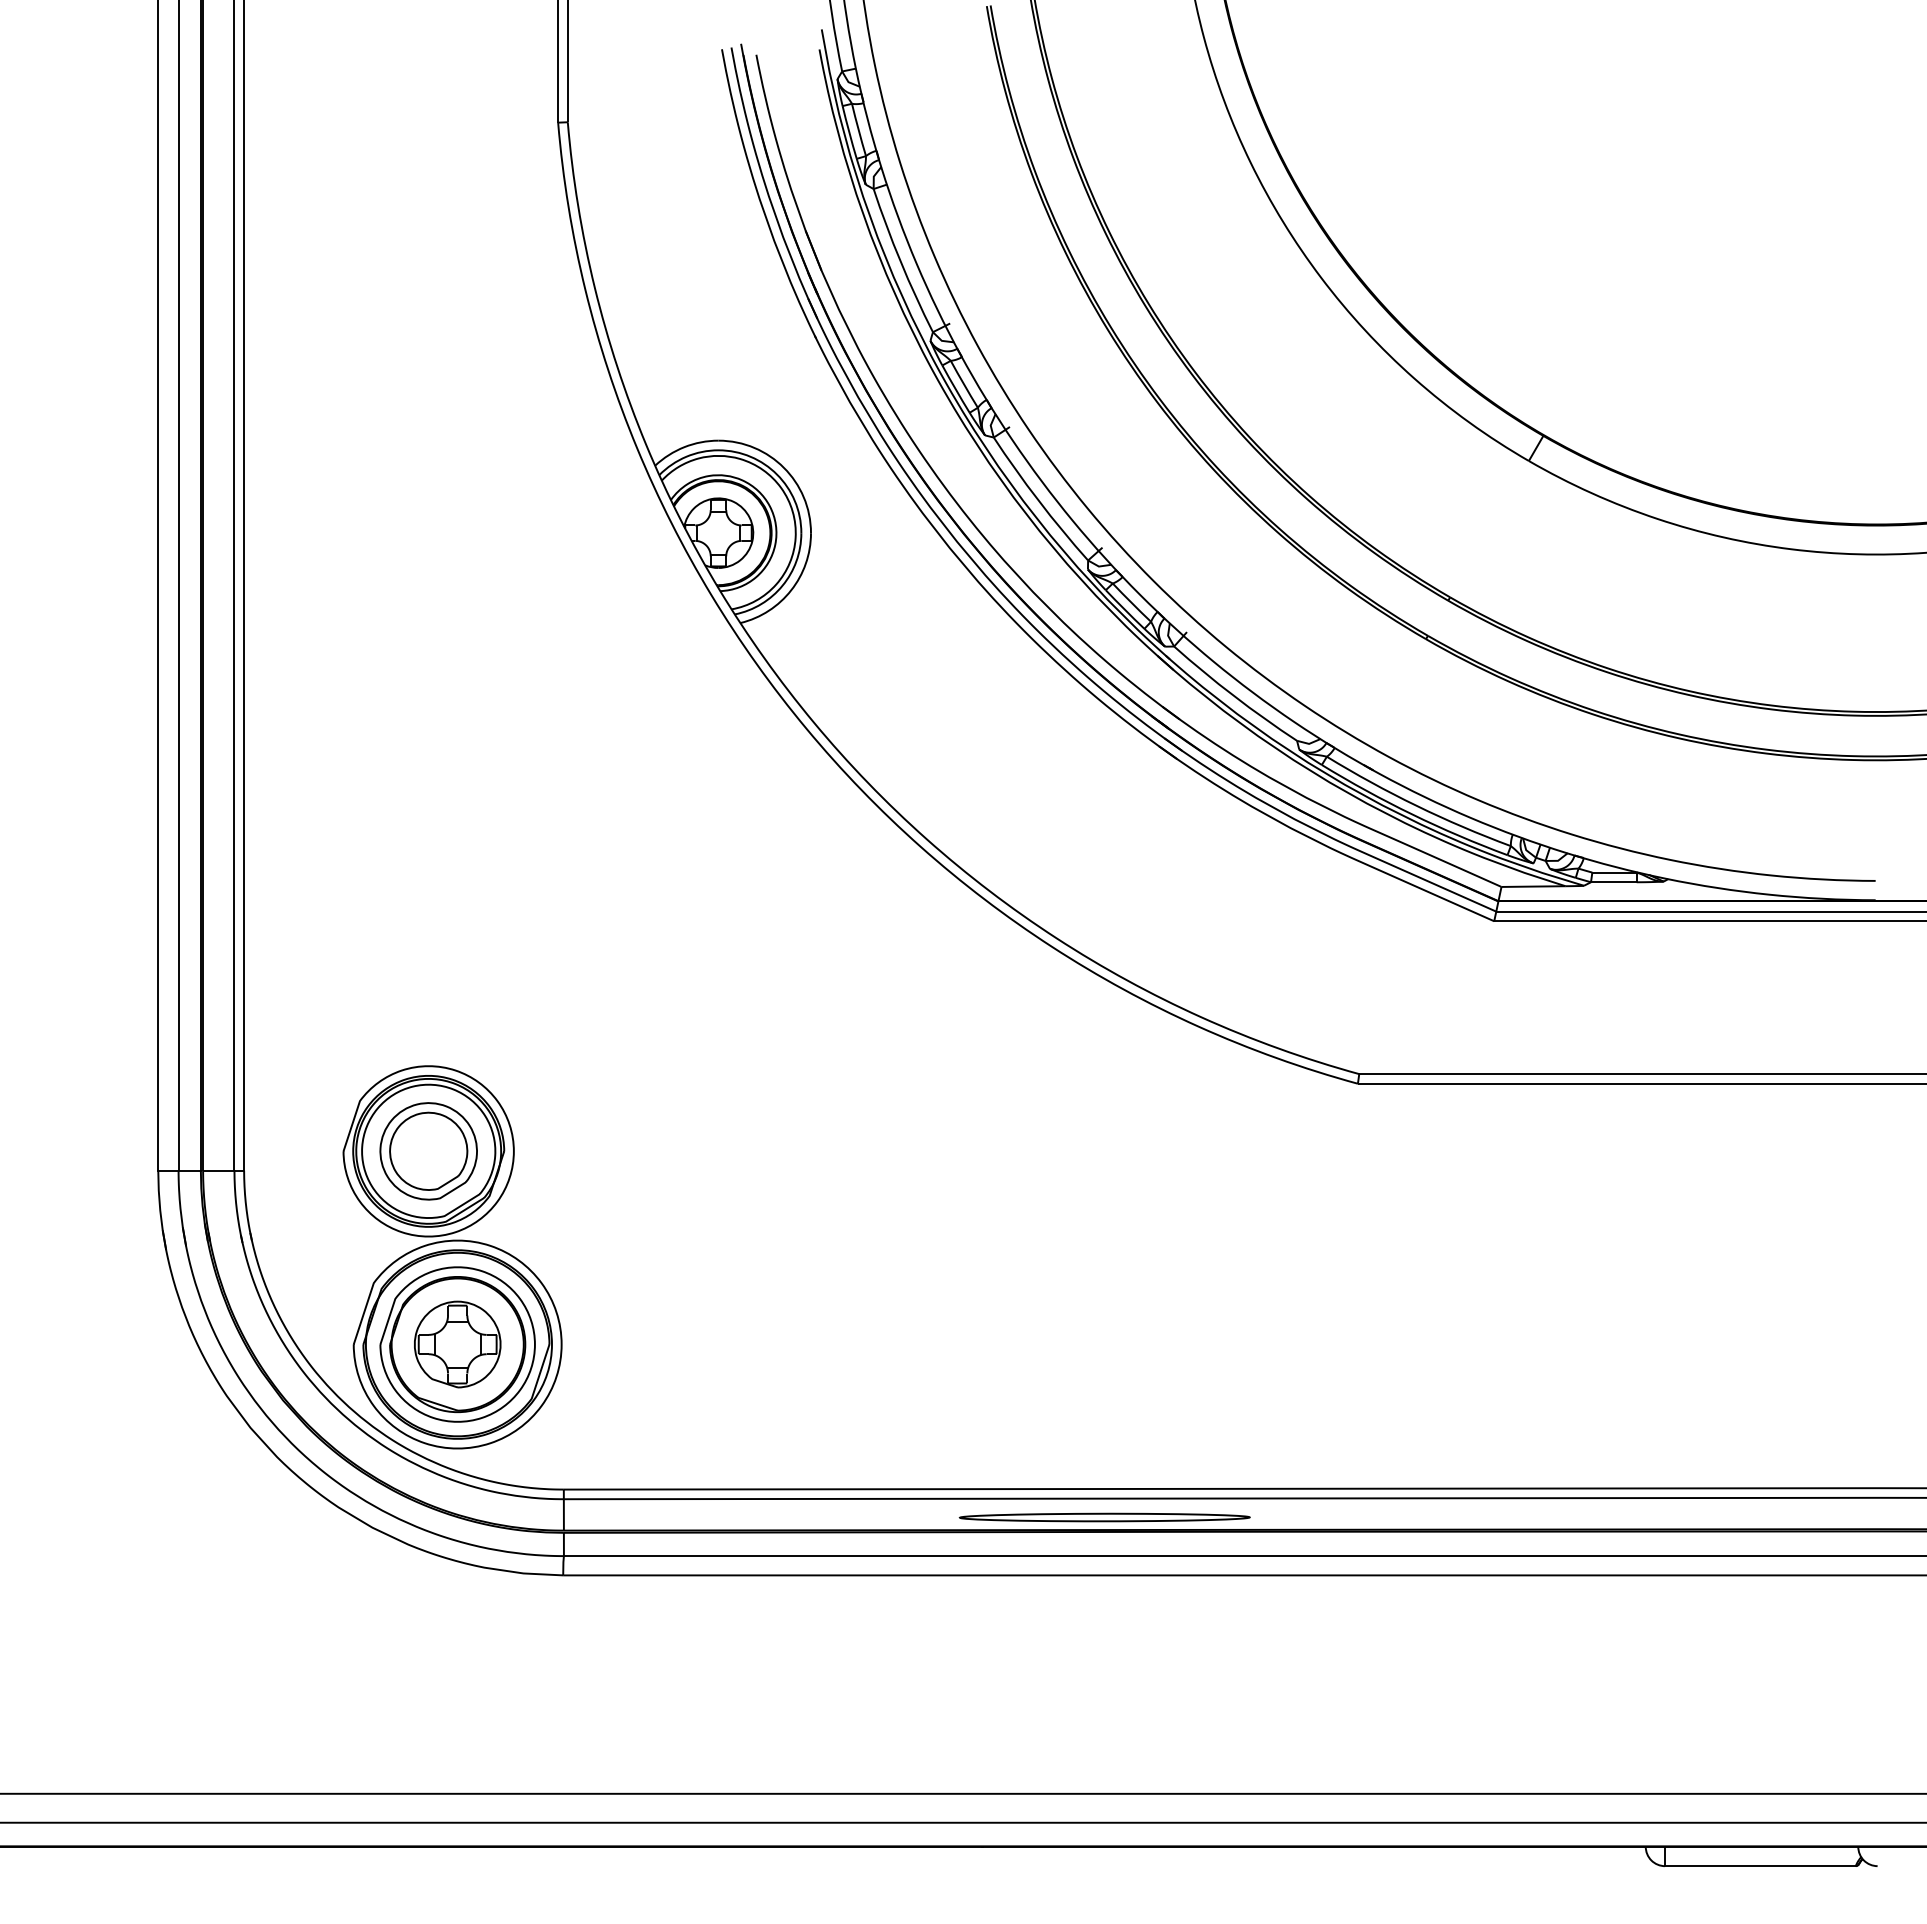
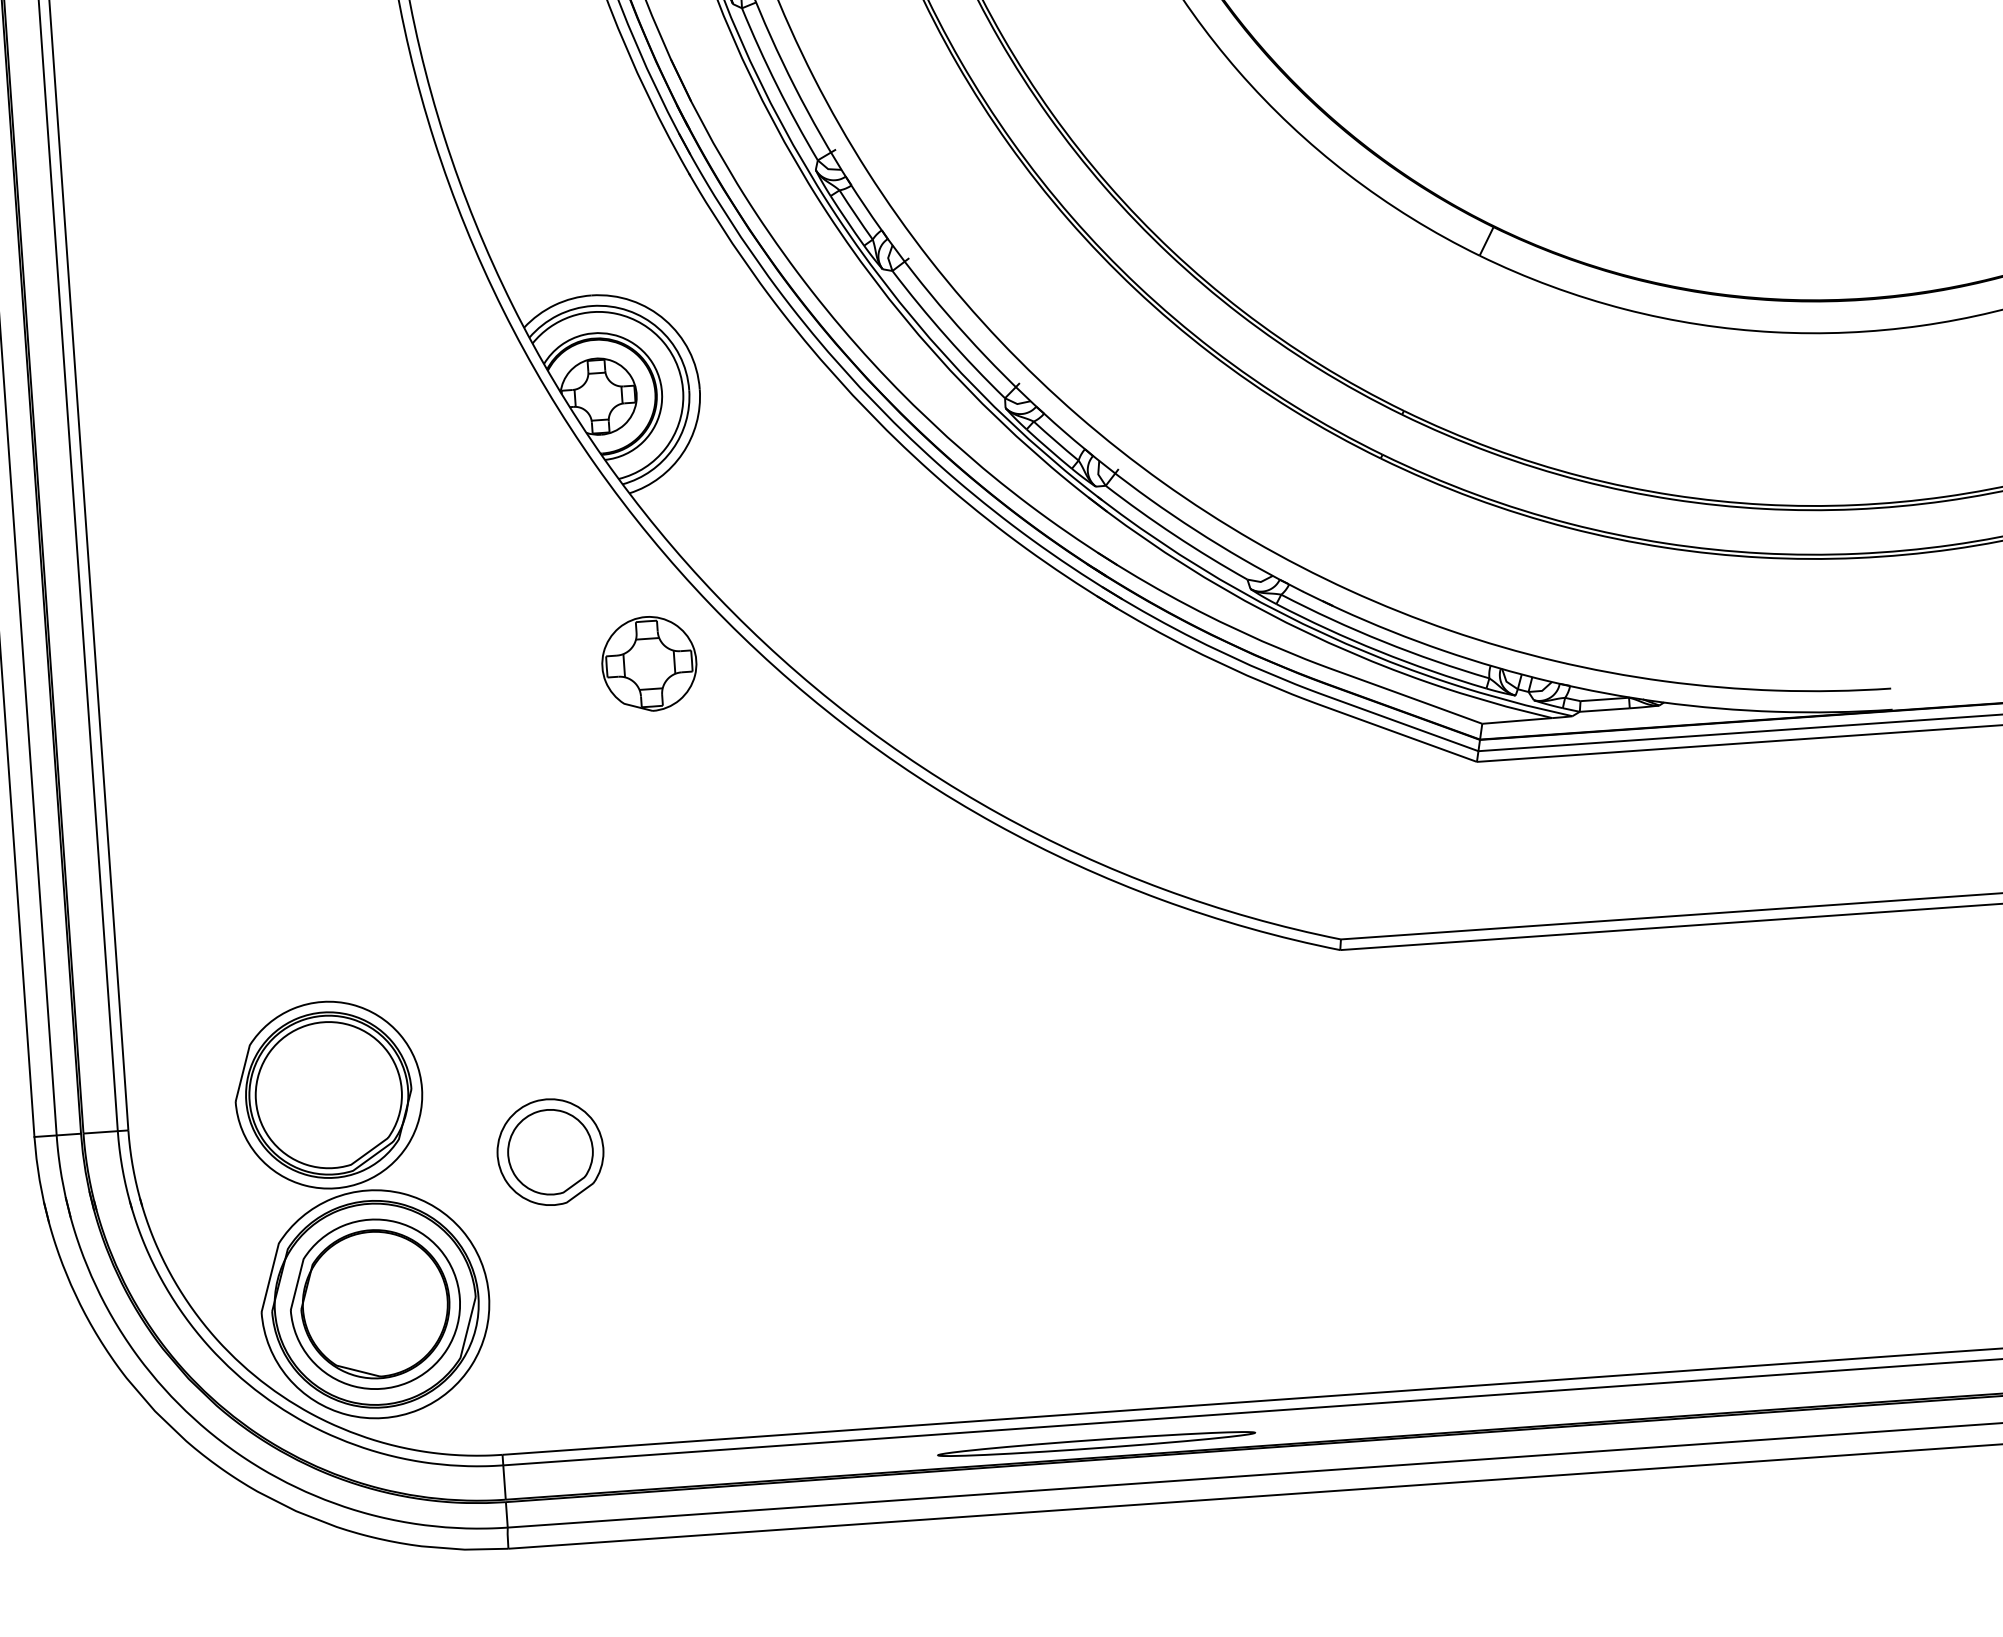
part: (428, 1151) -> (550, 1152), moved
part: (457, 1344) -> (649, 663), moved

